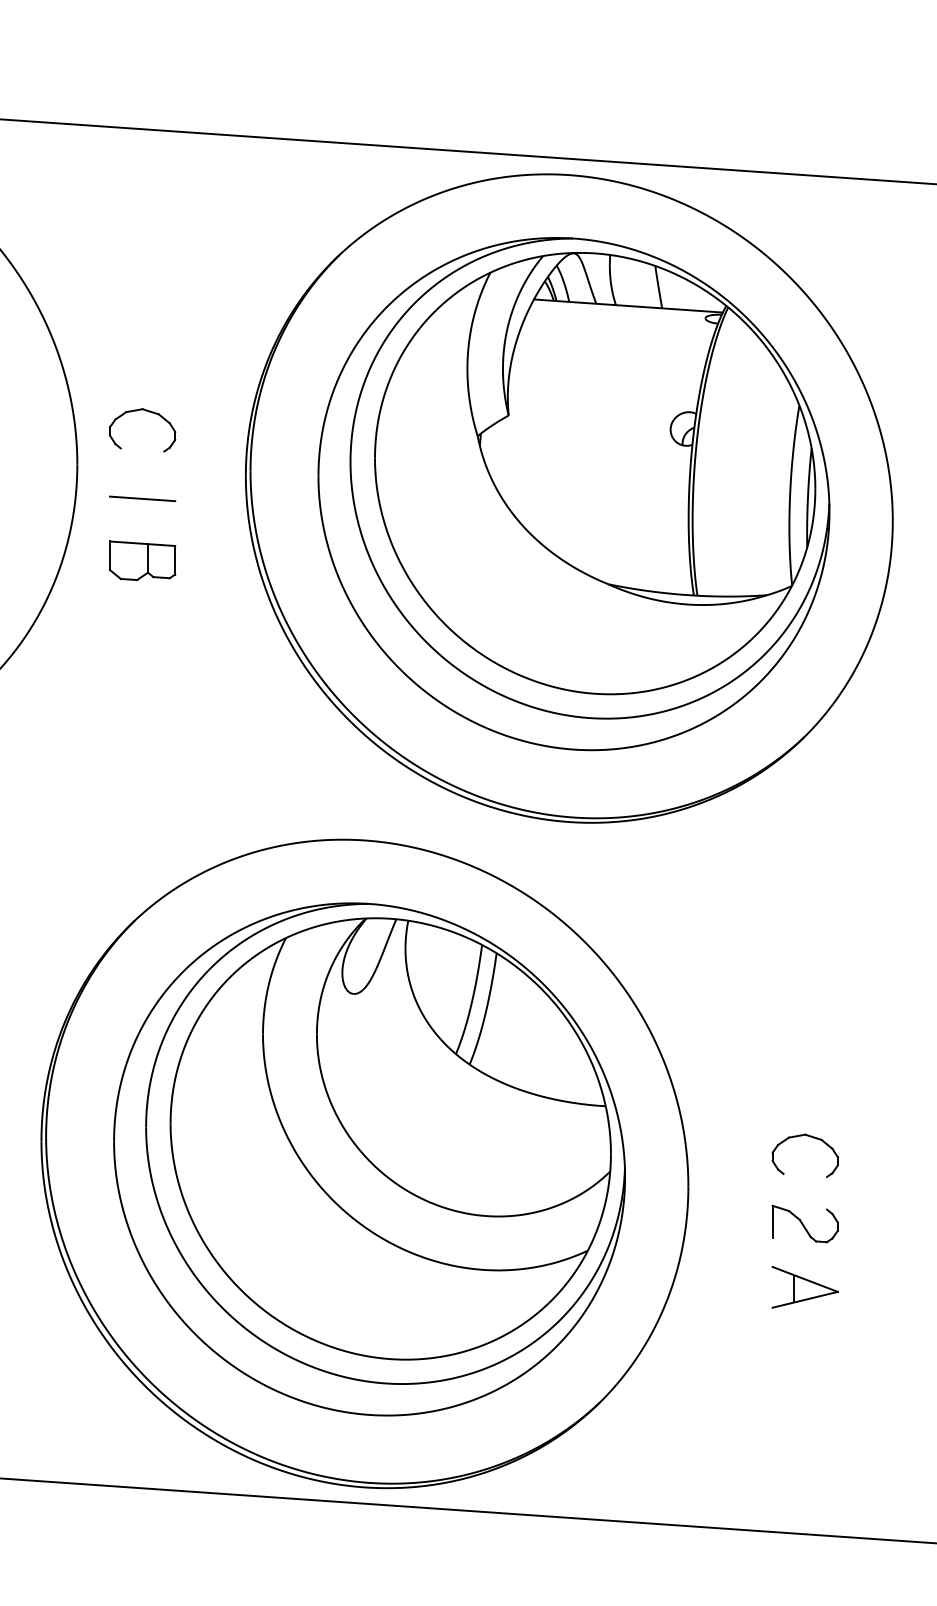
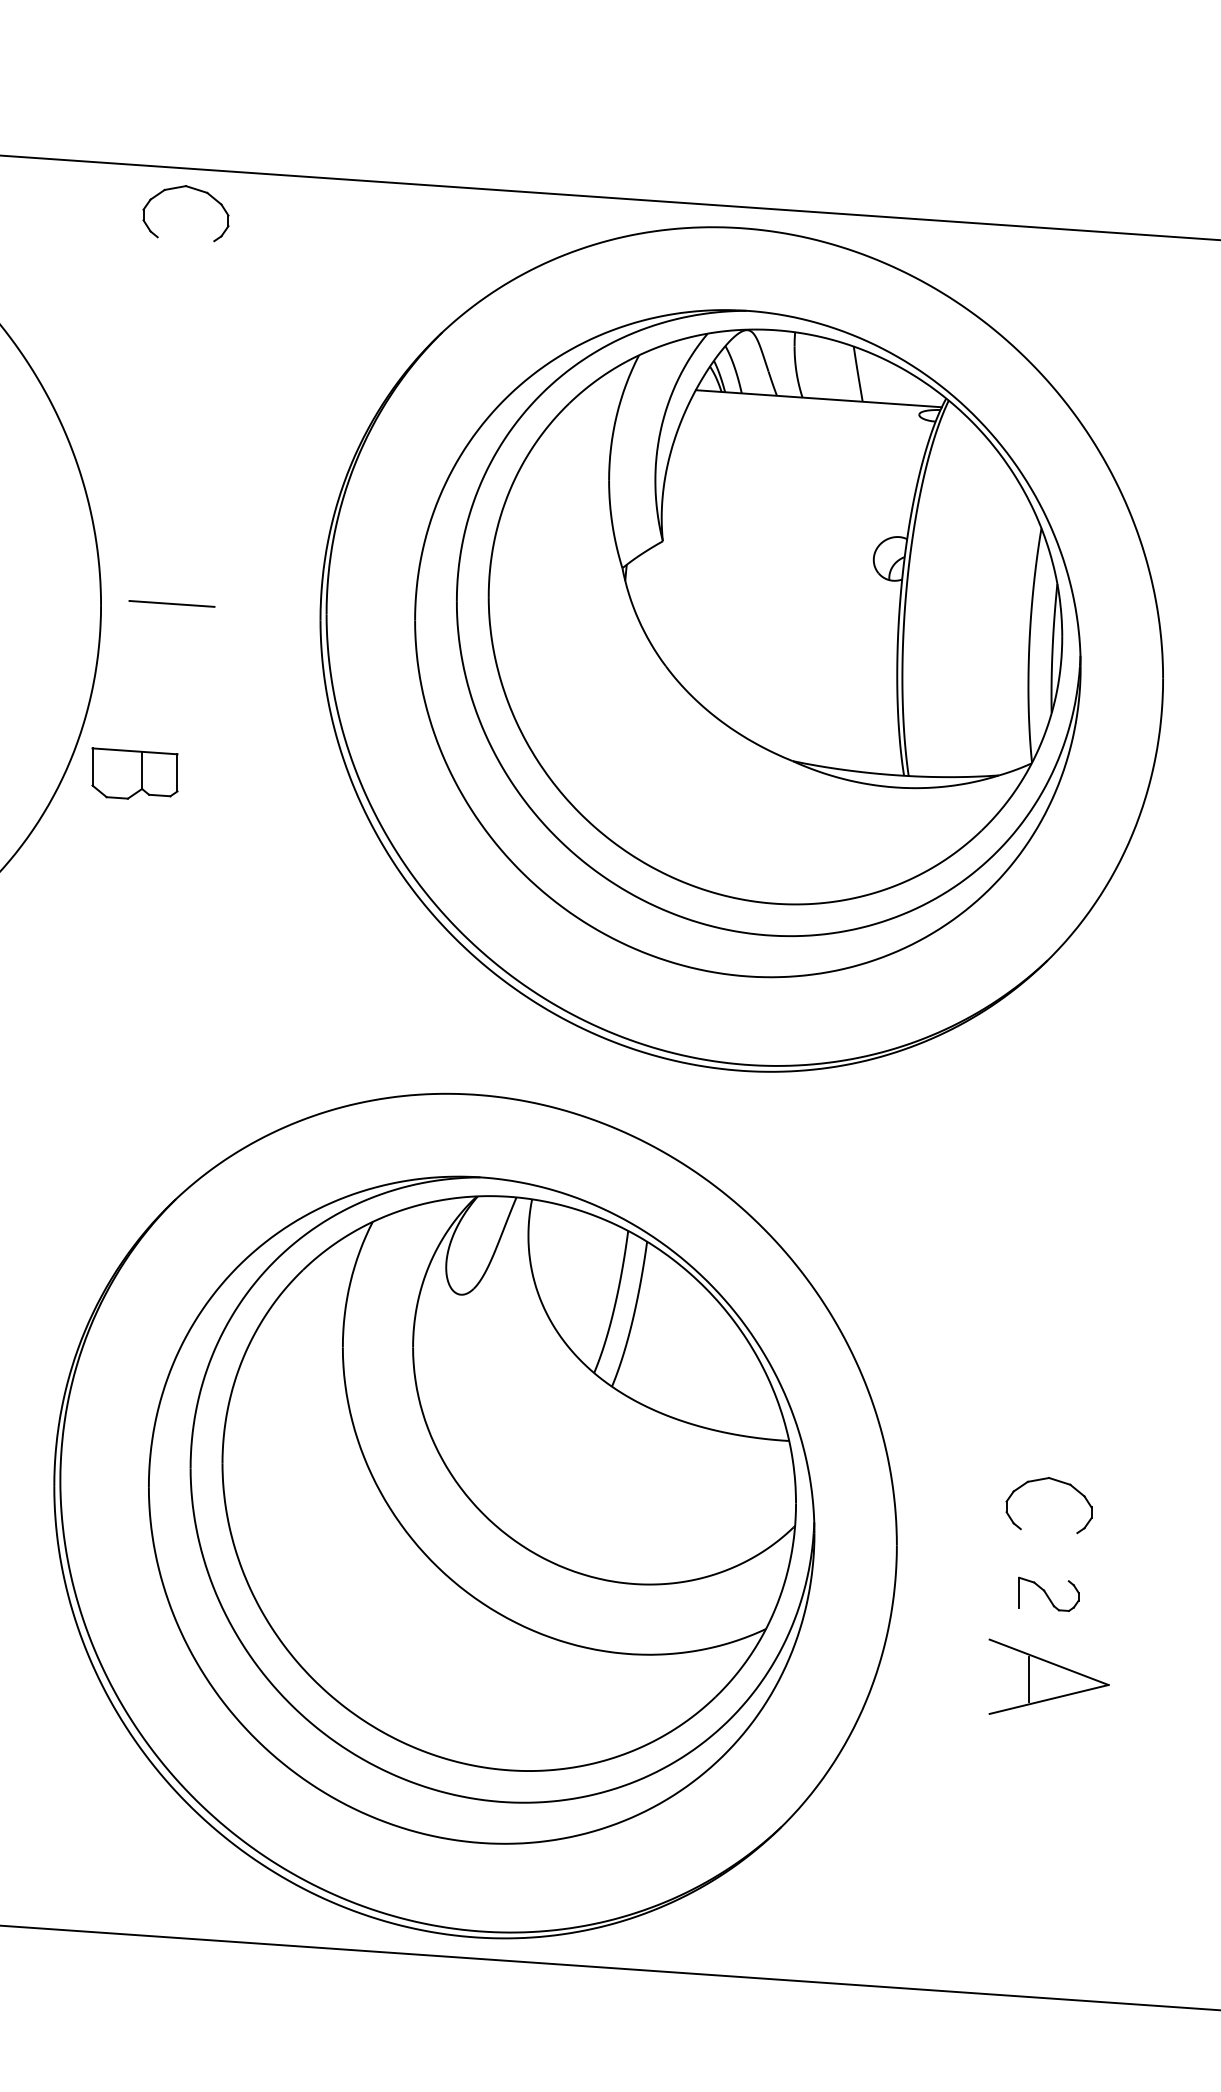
part: (147, 411) -> (192, 189), moved
line: (142, 498) -> (171, 603), moved
part: (142, 560) -> (134, 773), moved
part: (804, 1224) -> (1048, 1594), size x0.7
part: (804, 1287) -> (1048, 1676), size x1.4

